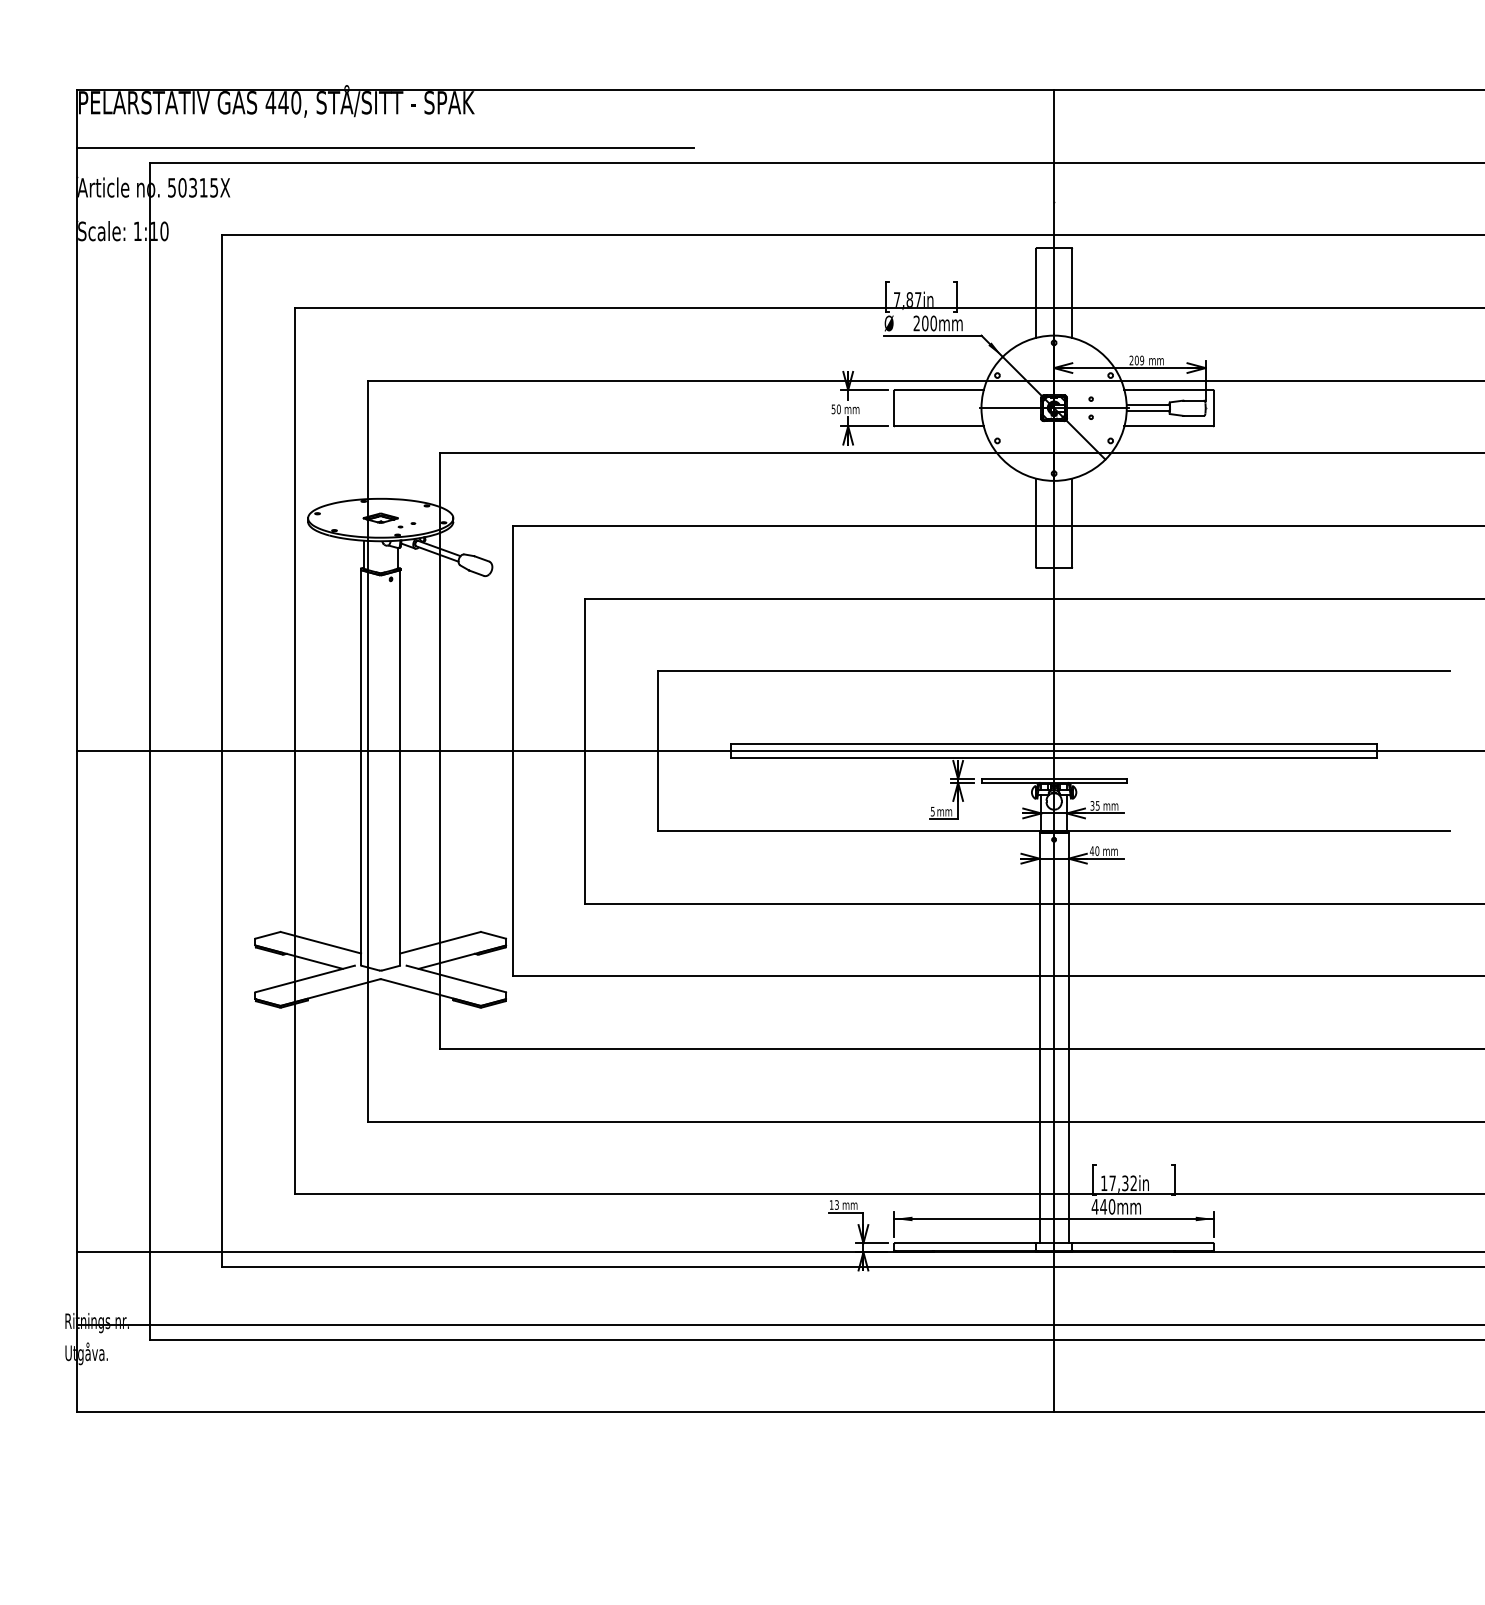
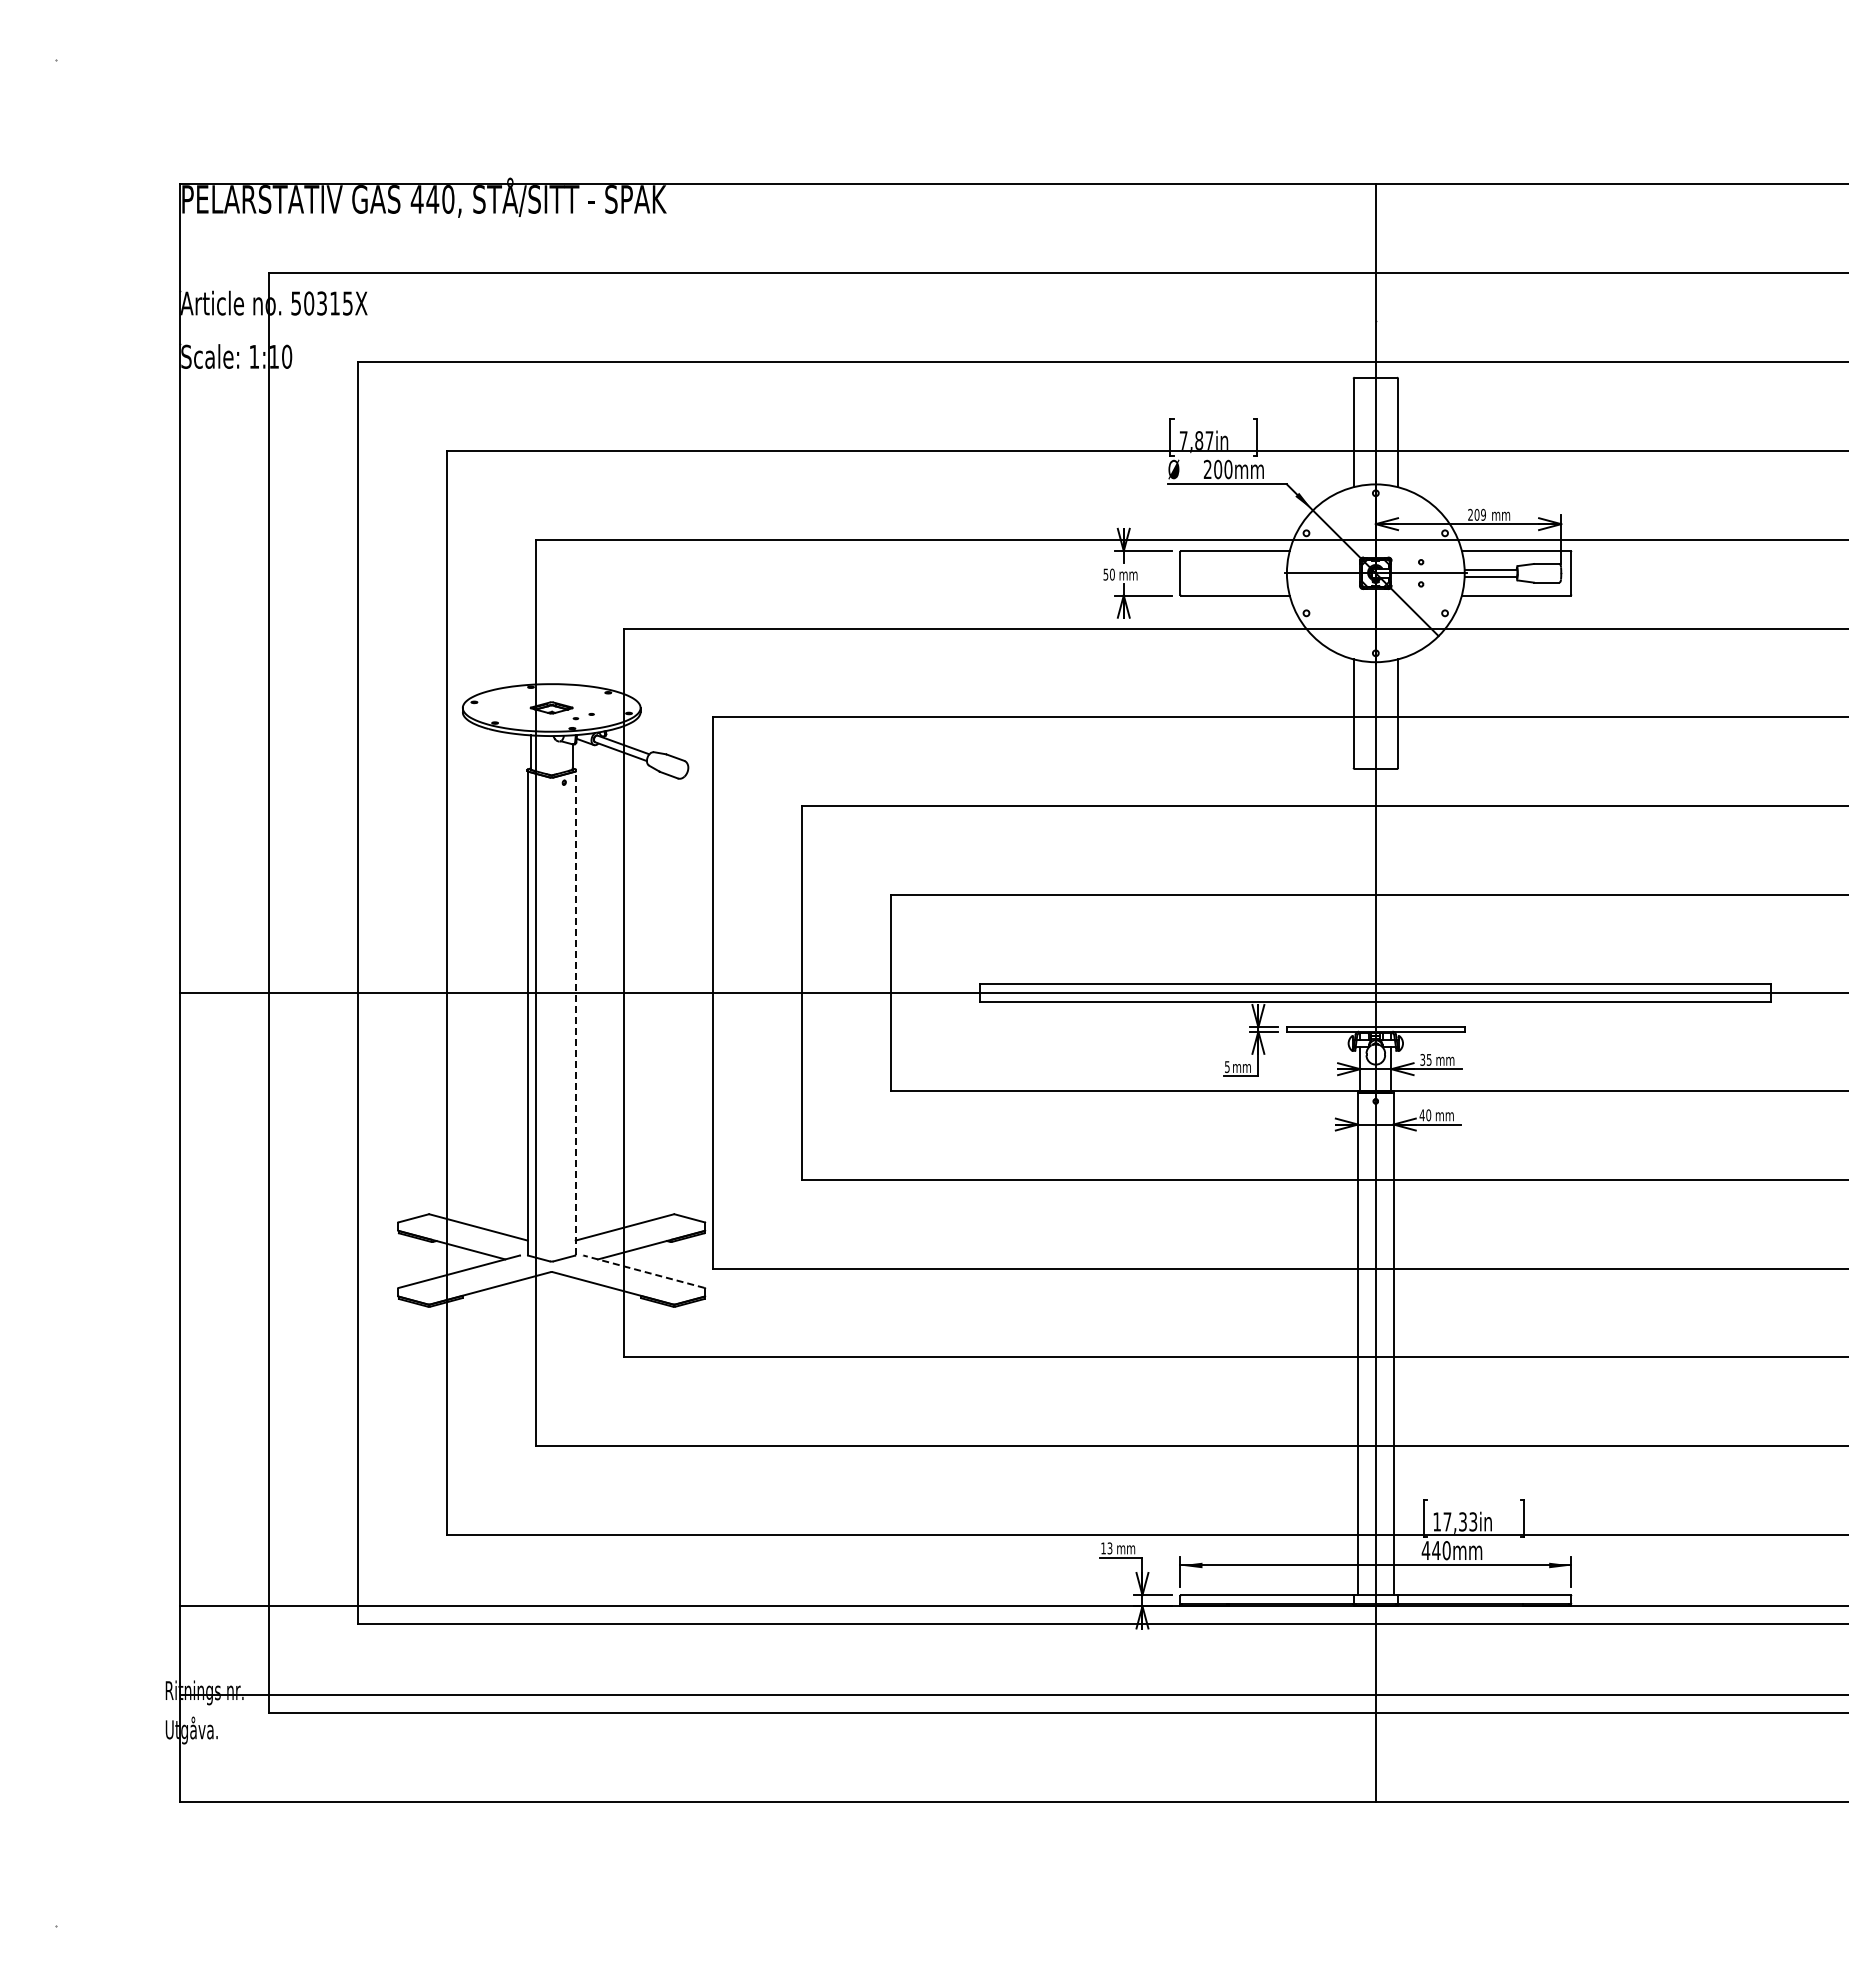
line: (385, 148) -> (557, 255), removed
line: (400, 767) -> (575, 1013), solid -> dashed
line: (456, 978) -> (644, 1271), solid -> dashed
text: (1133, 1183) -> (1473, 1521), 17,32in -> 17,33in

